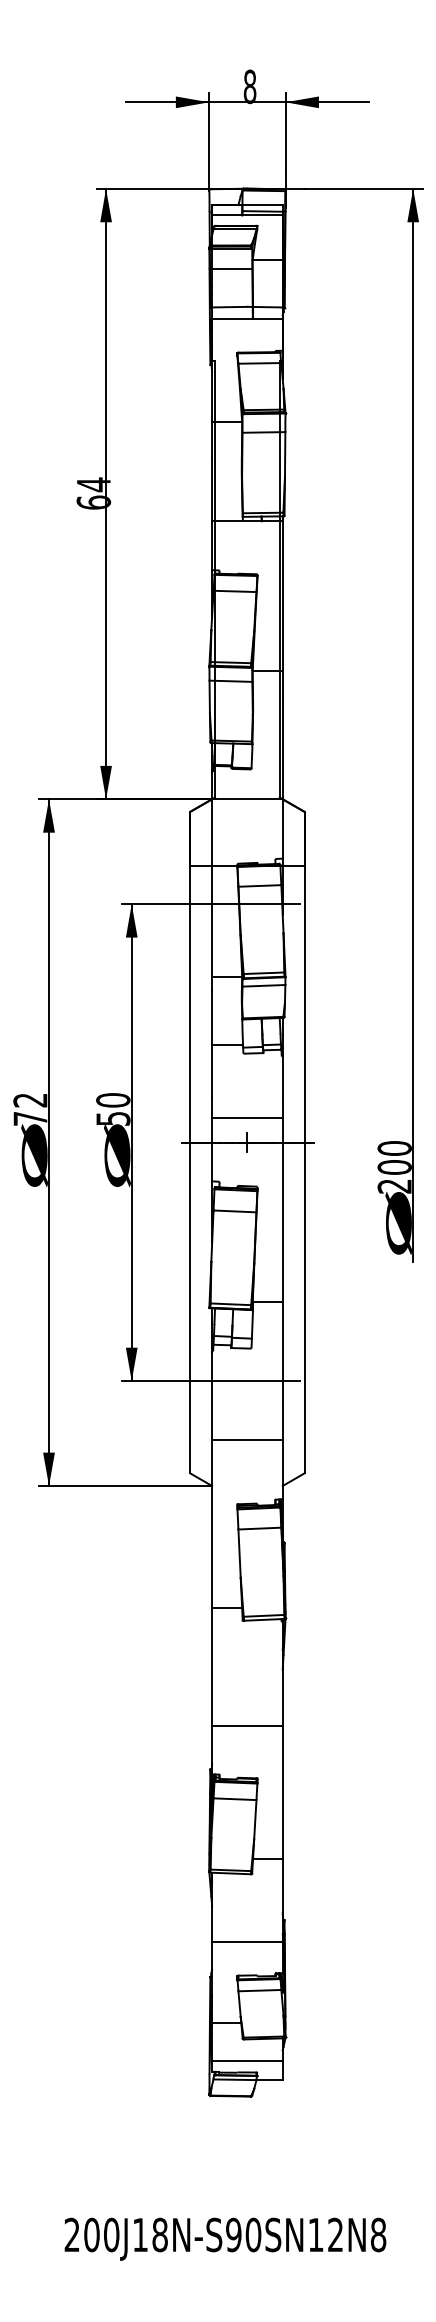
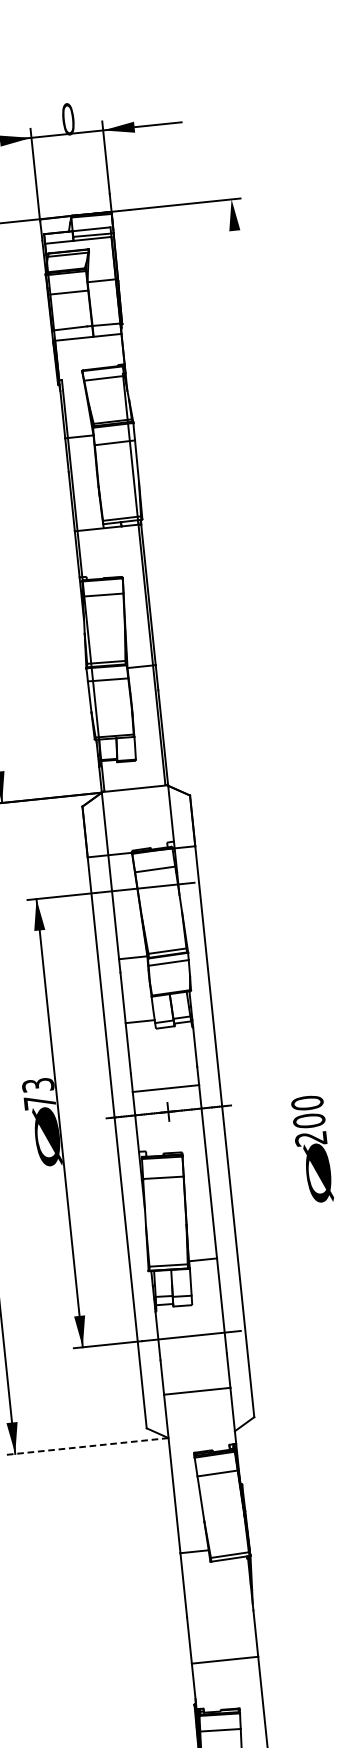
text: (249, 86) -> (67, 119), 8 -> 0
line: (413, 724) -> (283, 702), removed
text: (113, 1109) -> (39, 1093), 50 -> 73
line: (125, 1486) -> (87, 1446), solid -> dashed

